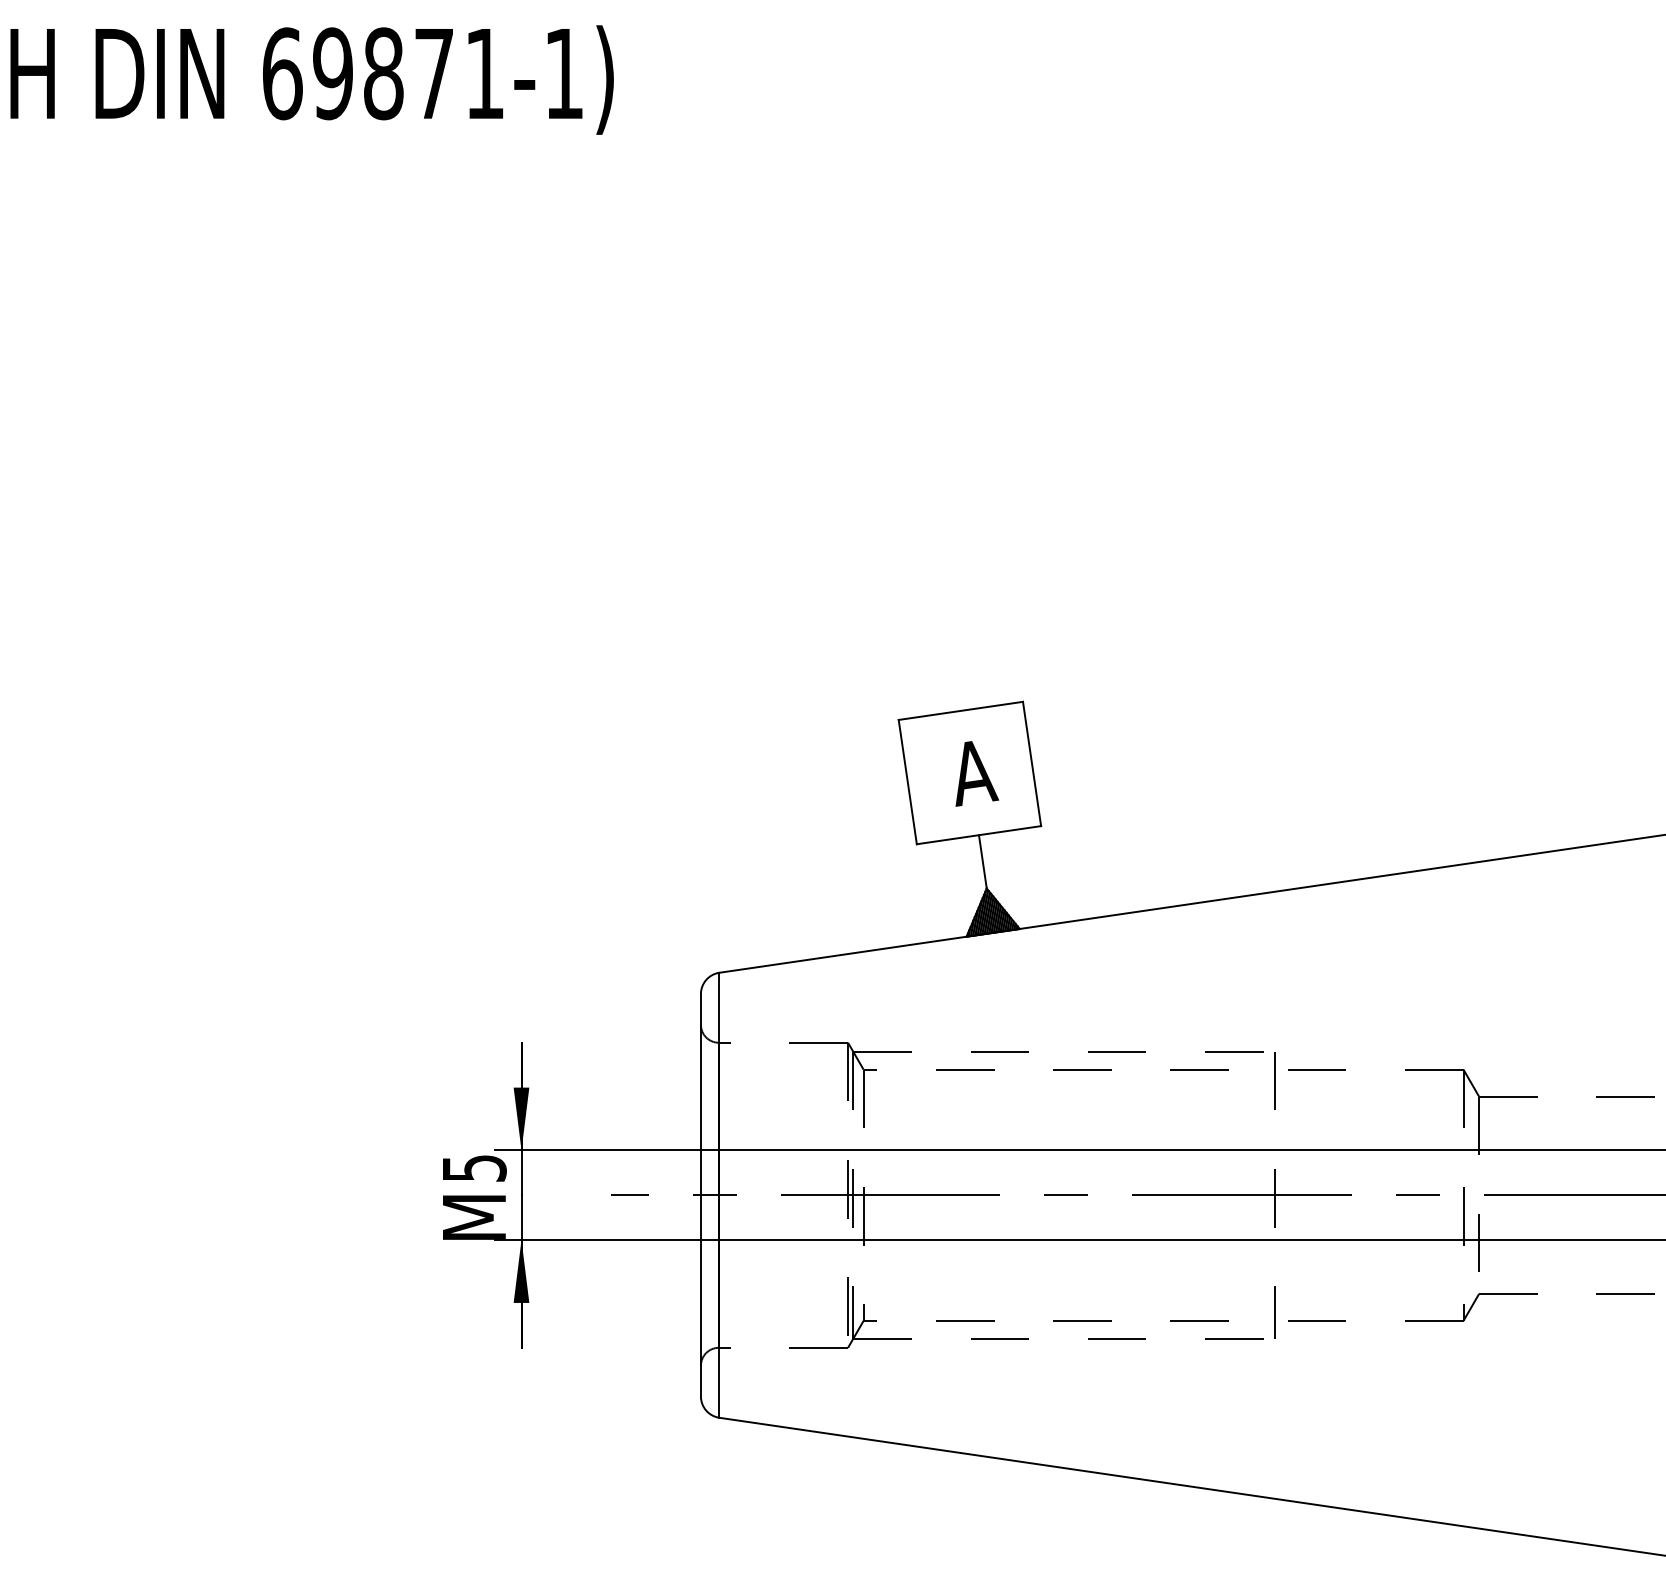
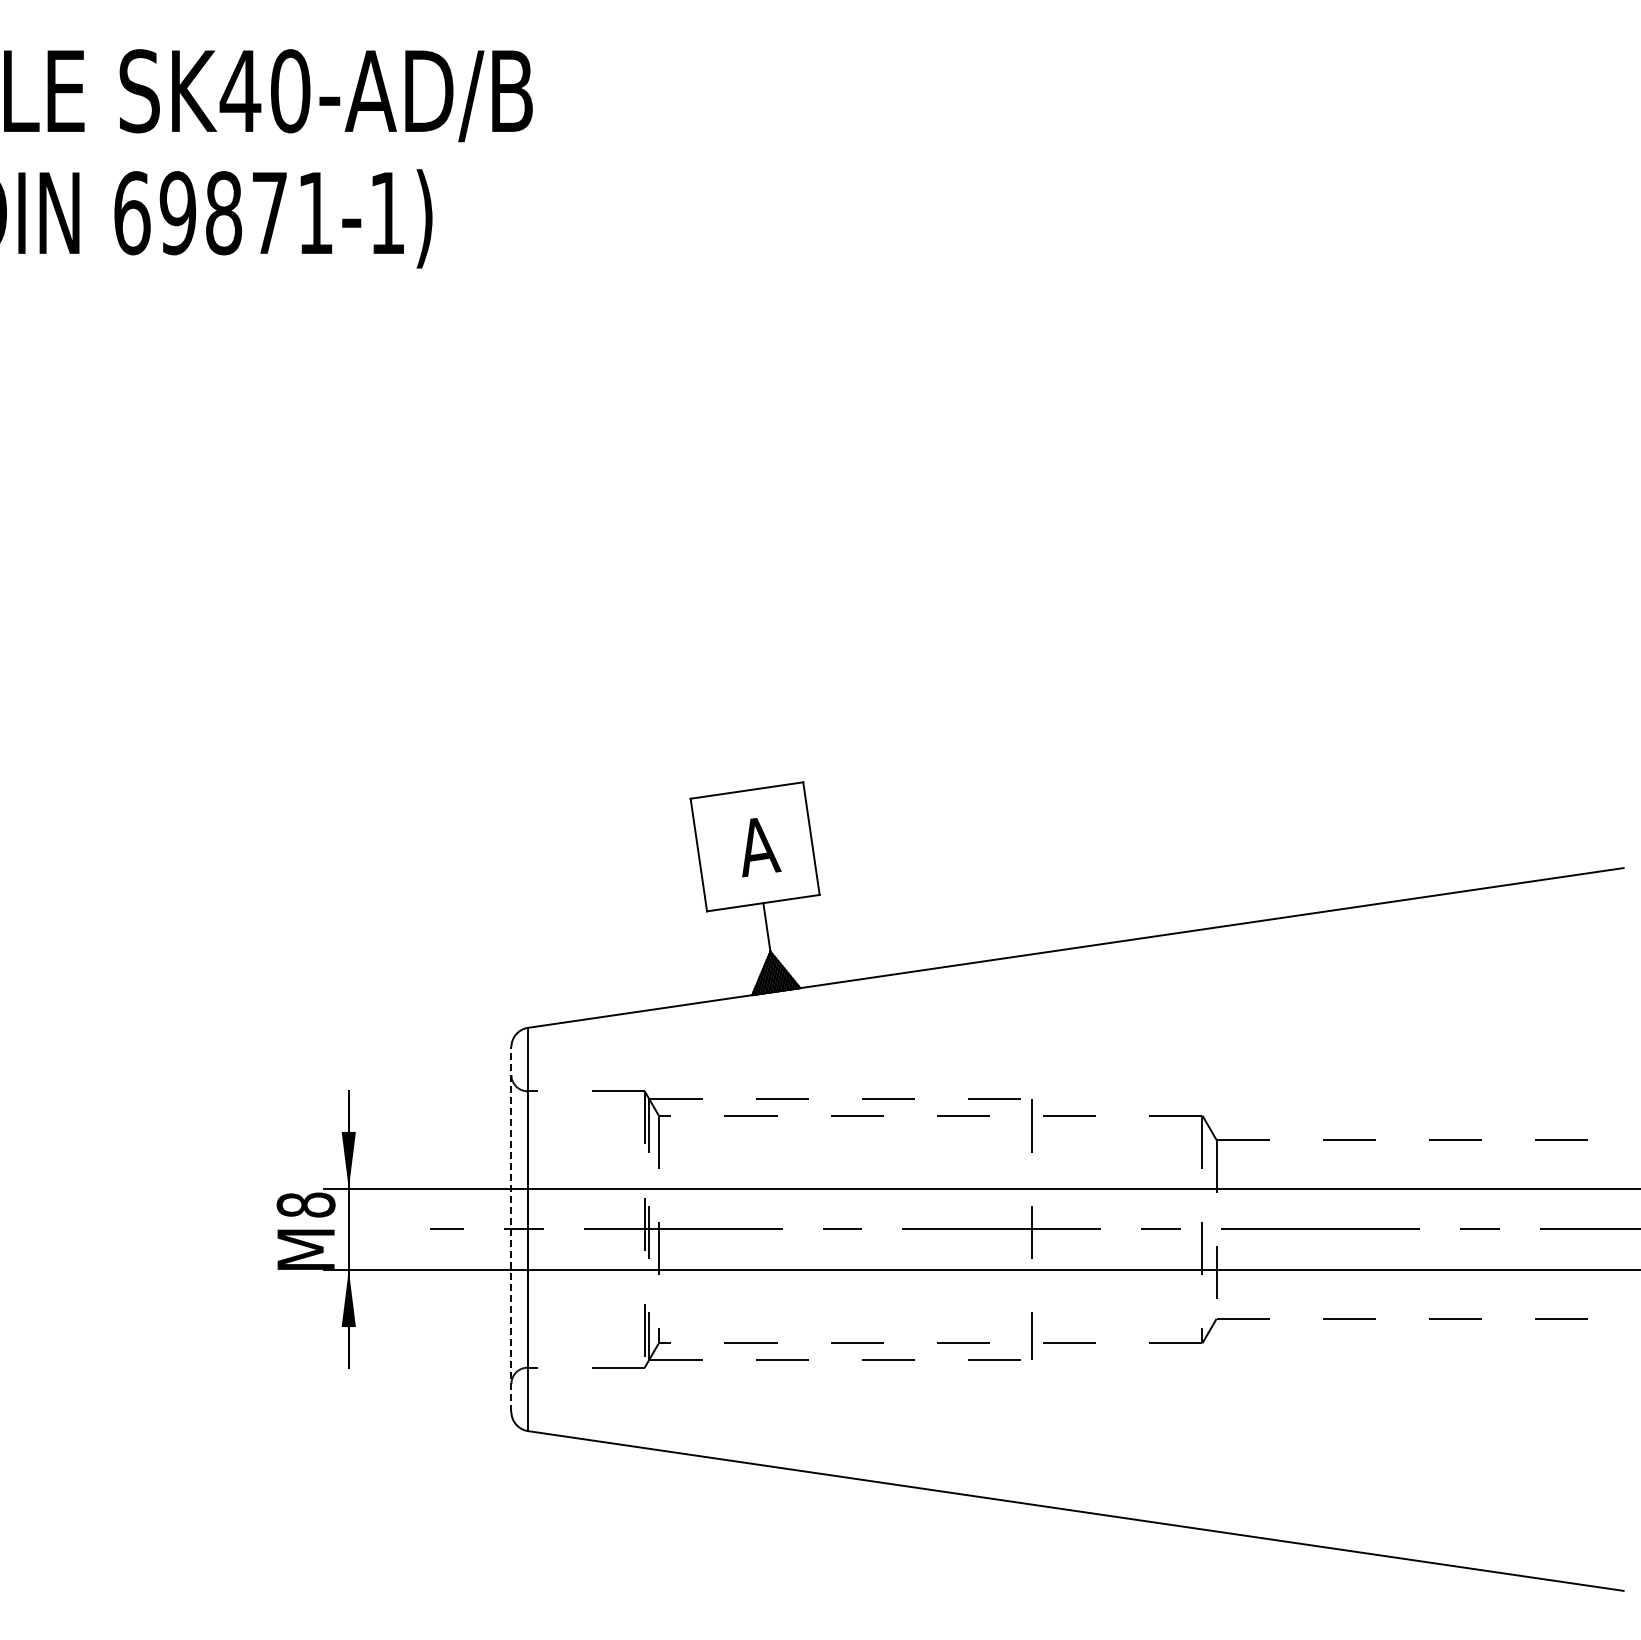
text: (473, 1167) -> (305, 1204), 5 -> 8
line: (701, 1194) -> (511, 1228), solid -> dashed

